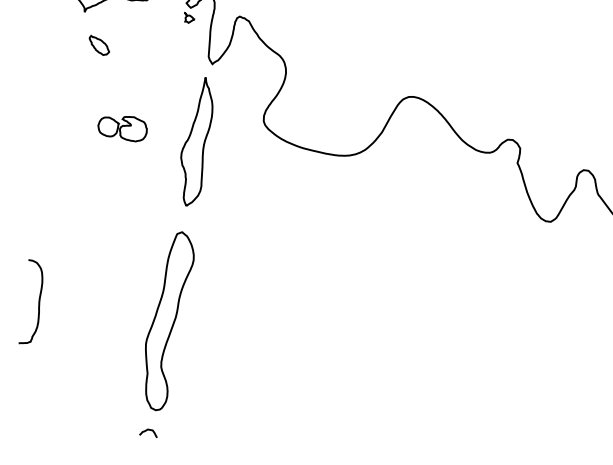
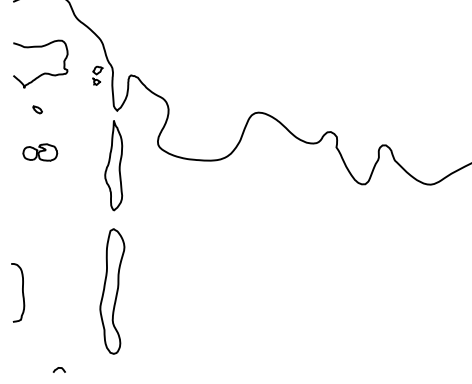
part: (98, 45) -> (37, 109), size x0.6
part: (123, 127) -> (40, 152), moved
curve: (147, 431) -> (58, 369), moved

